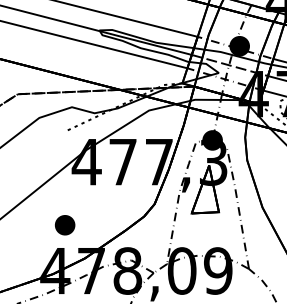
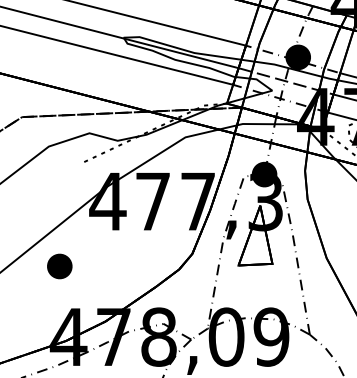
part: (65, 225) -> (60, 266), moved

